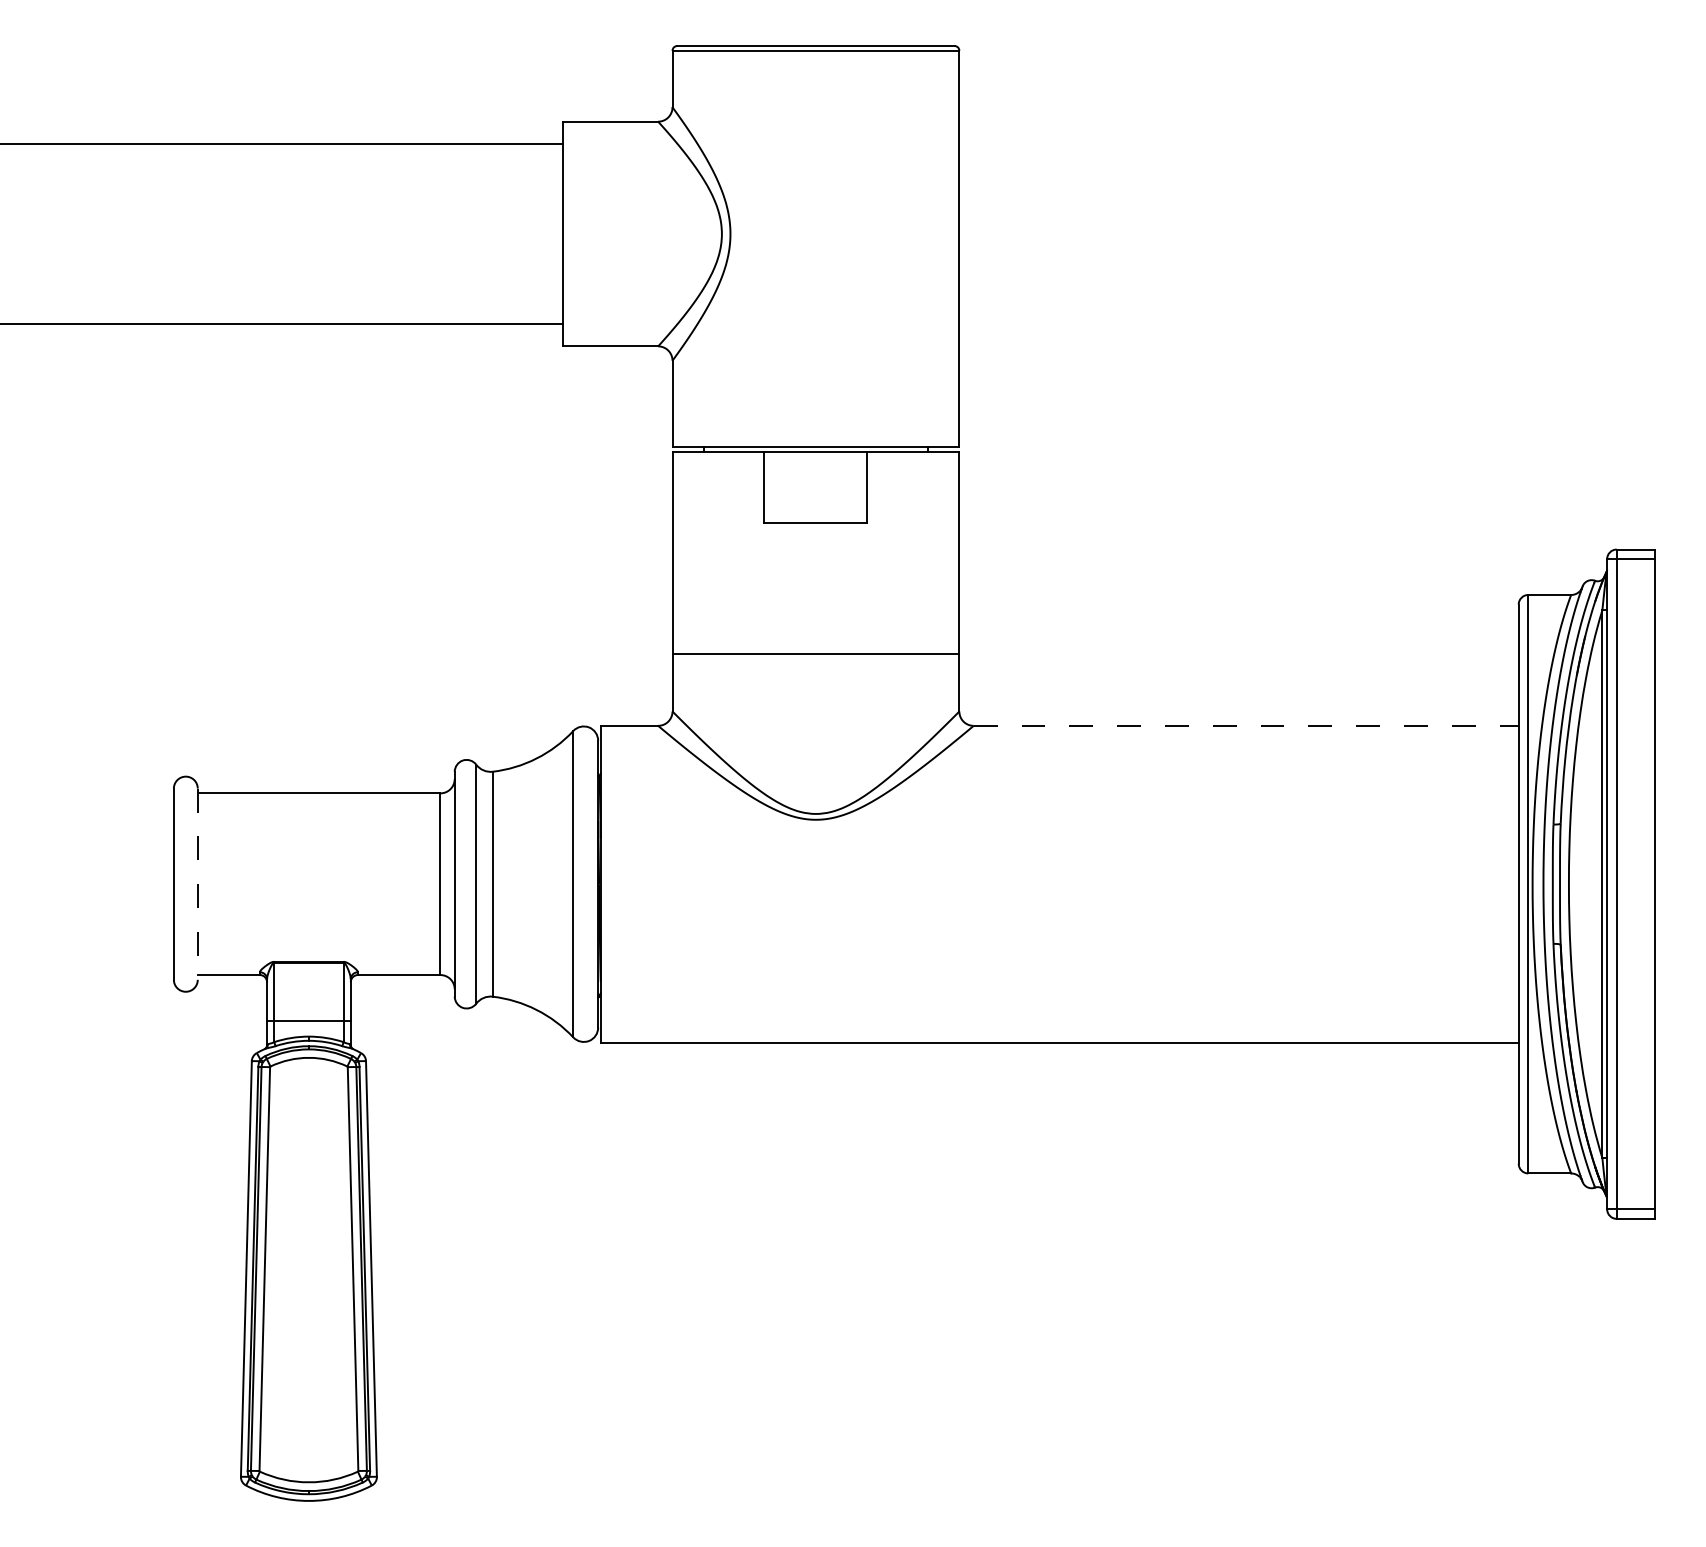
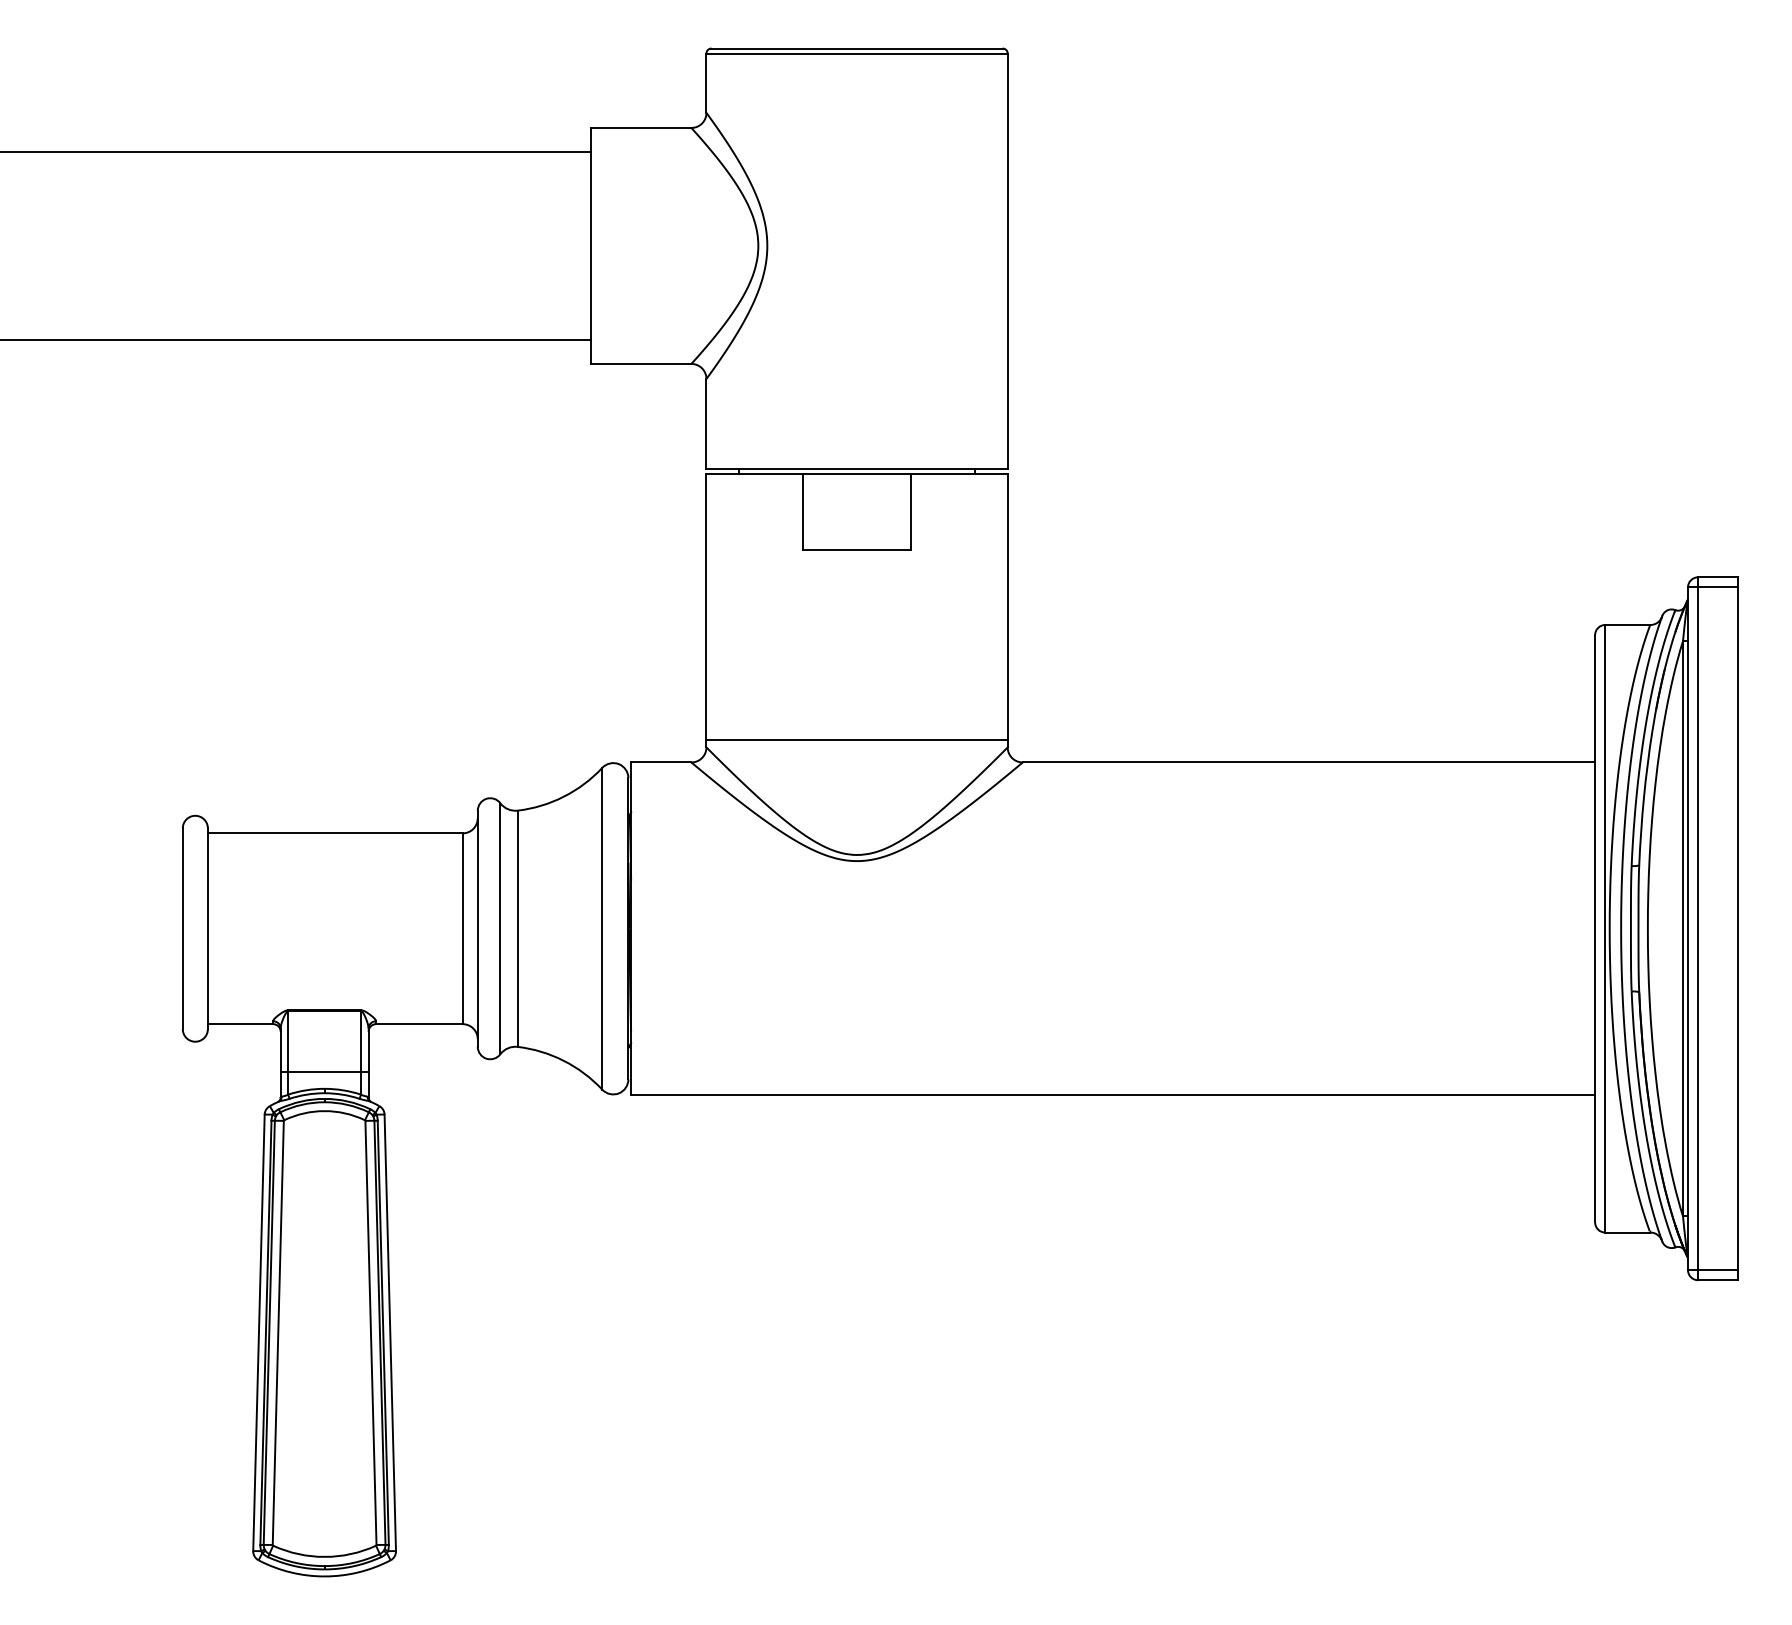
line: (815, 653) -> (856, 740), moved
line: (1246, 725) -> (1309, 762), dashed -> solid
line: (197, 884) -> (207, 929), dashed -> solid

